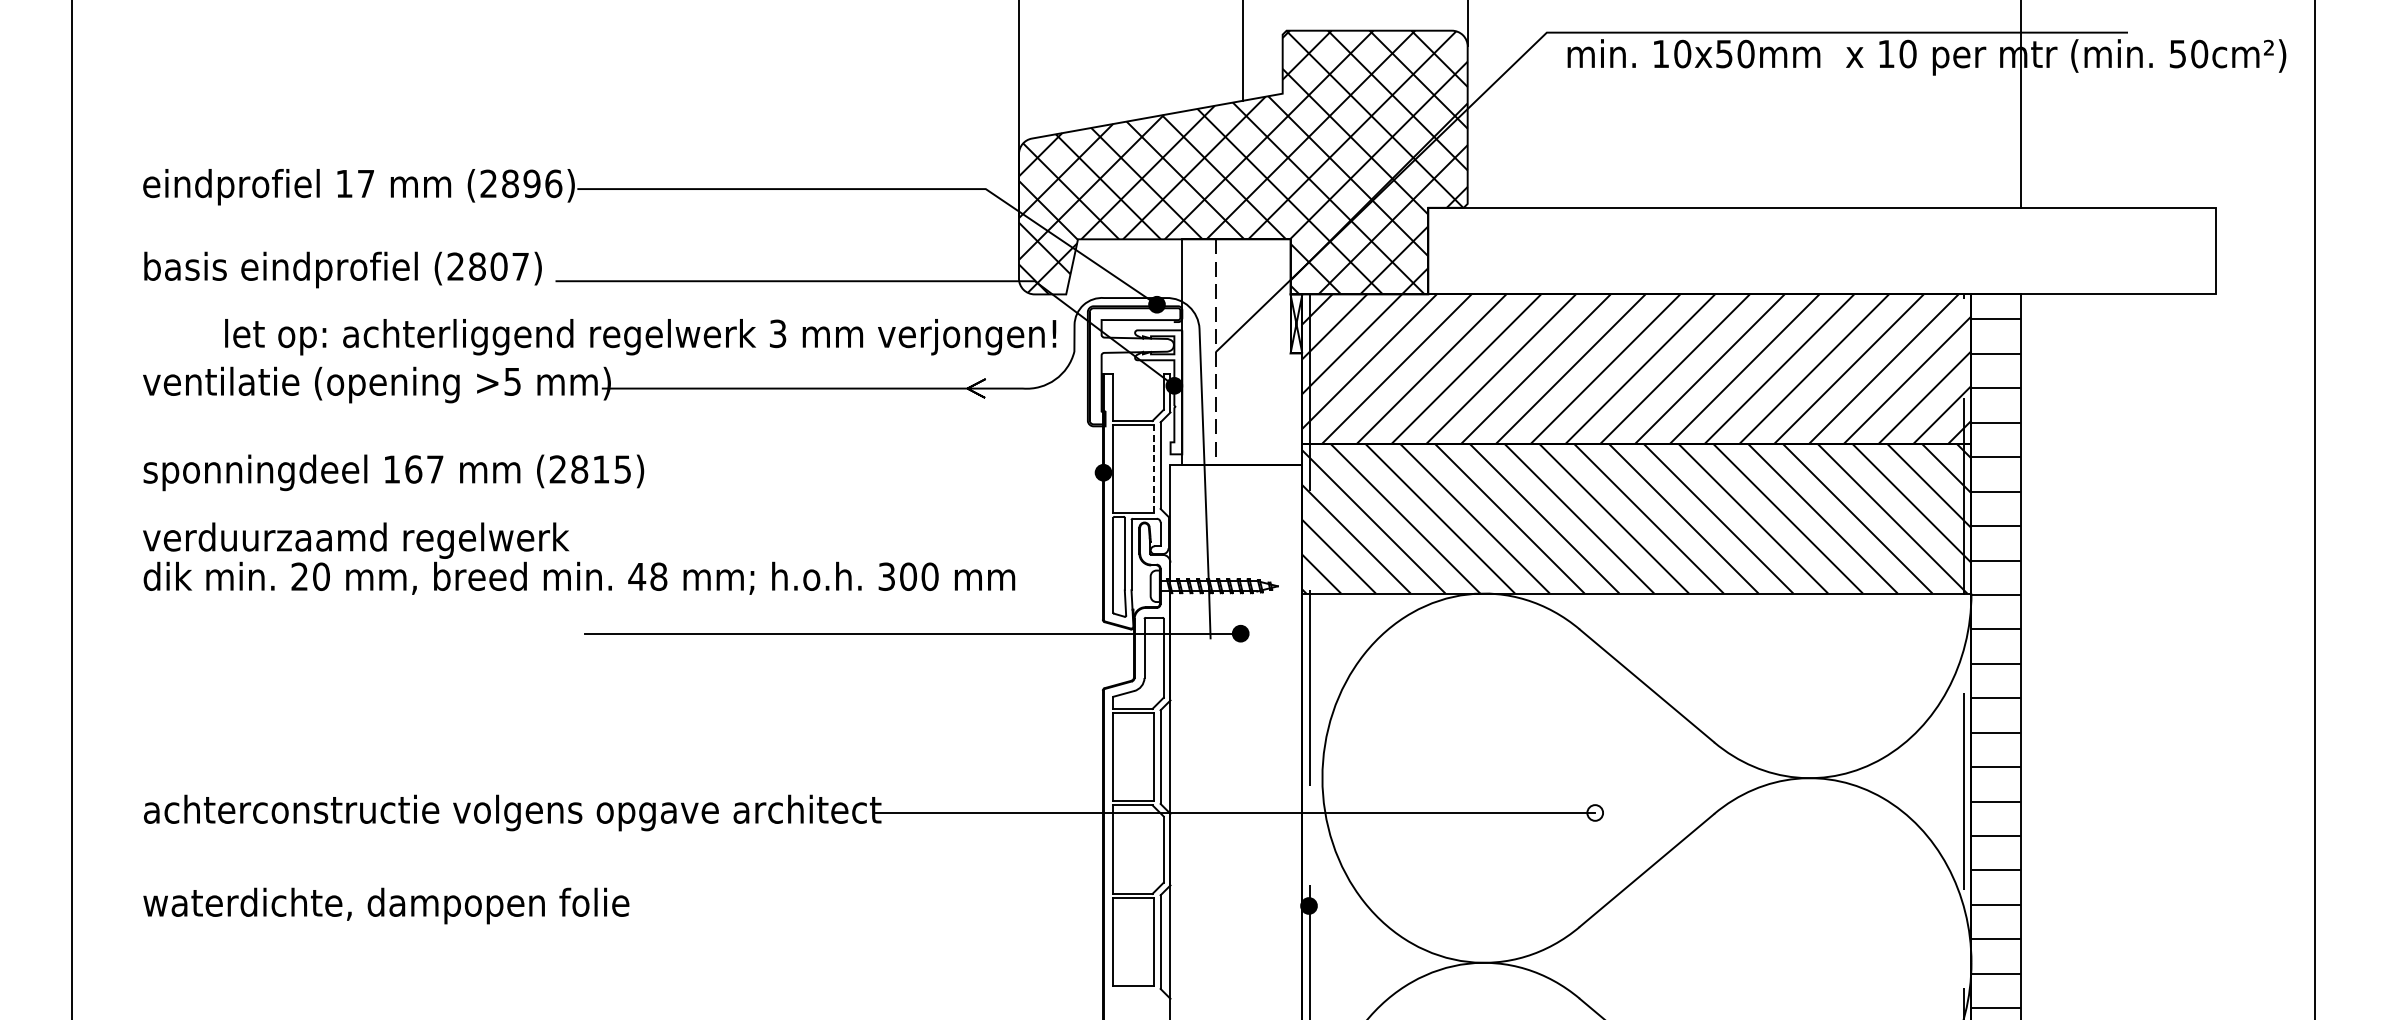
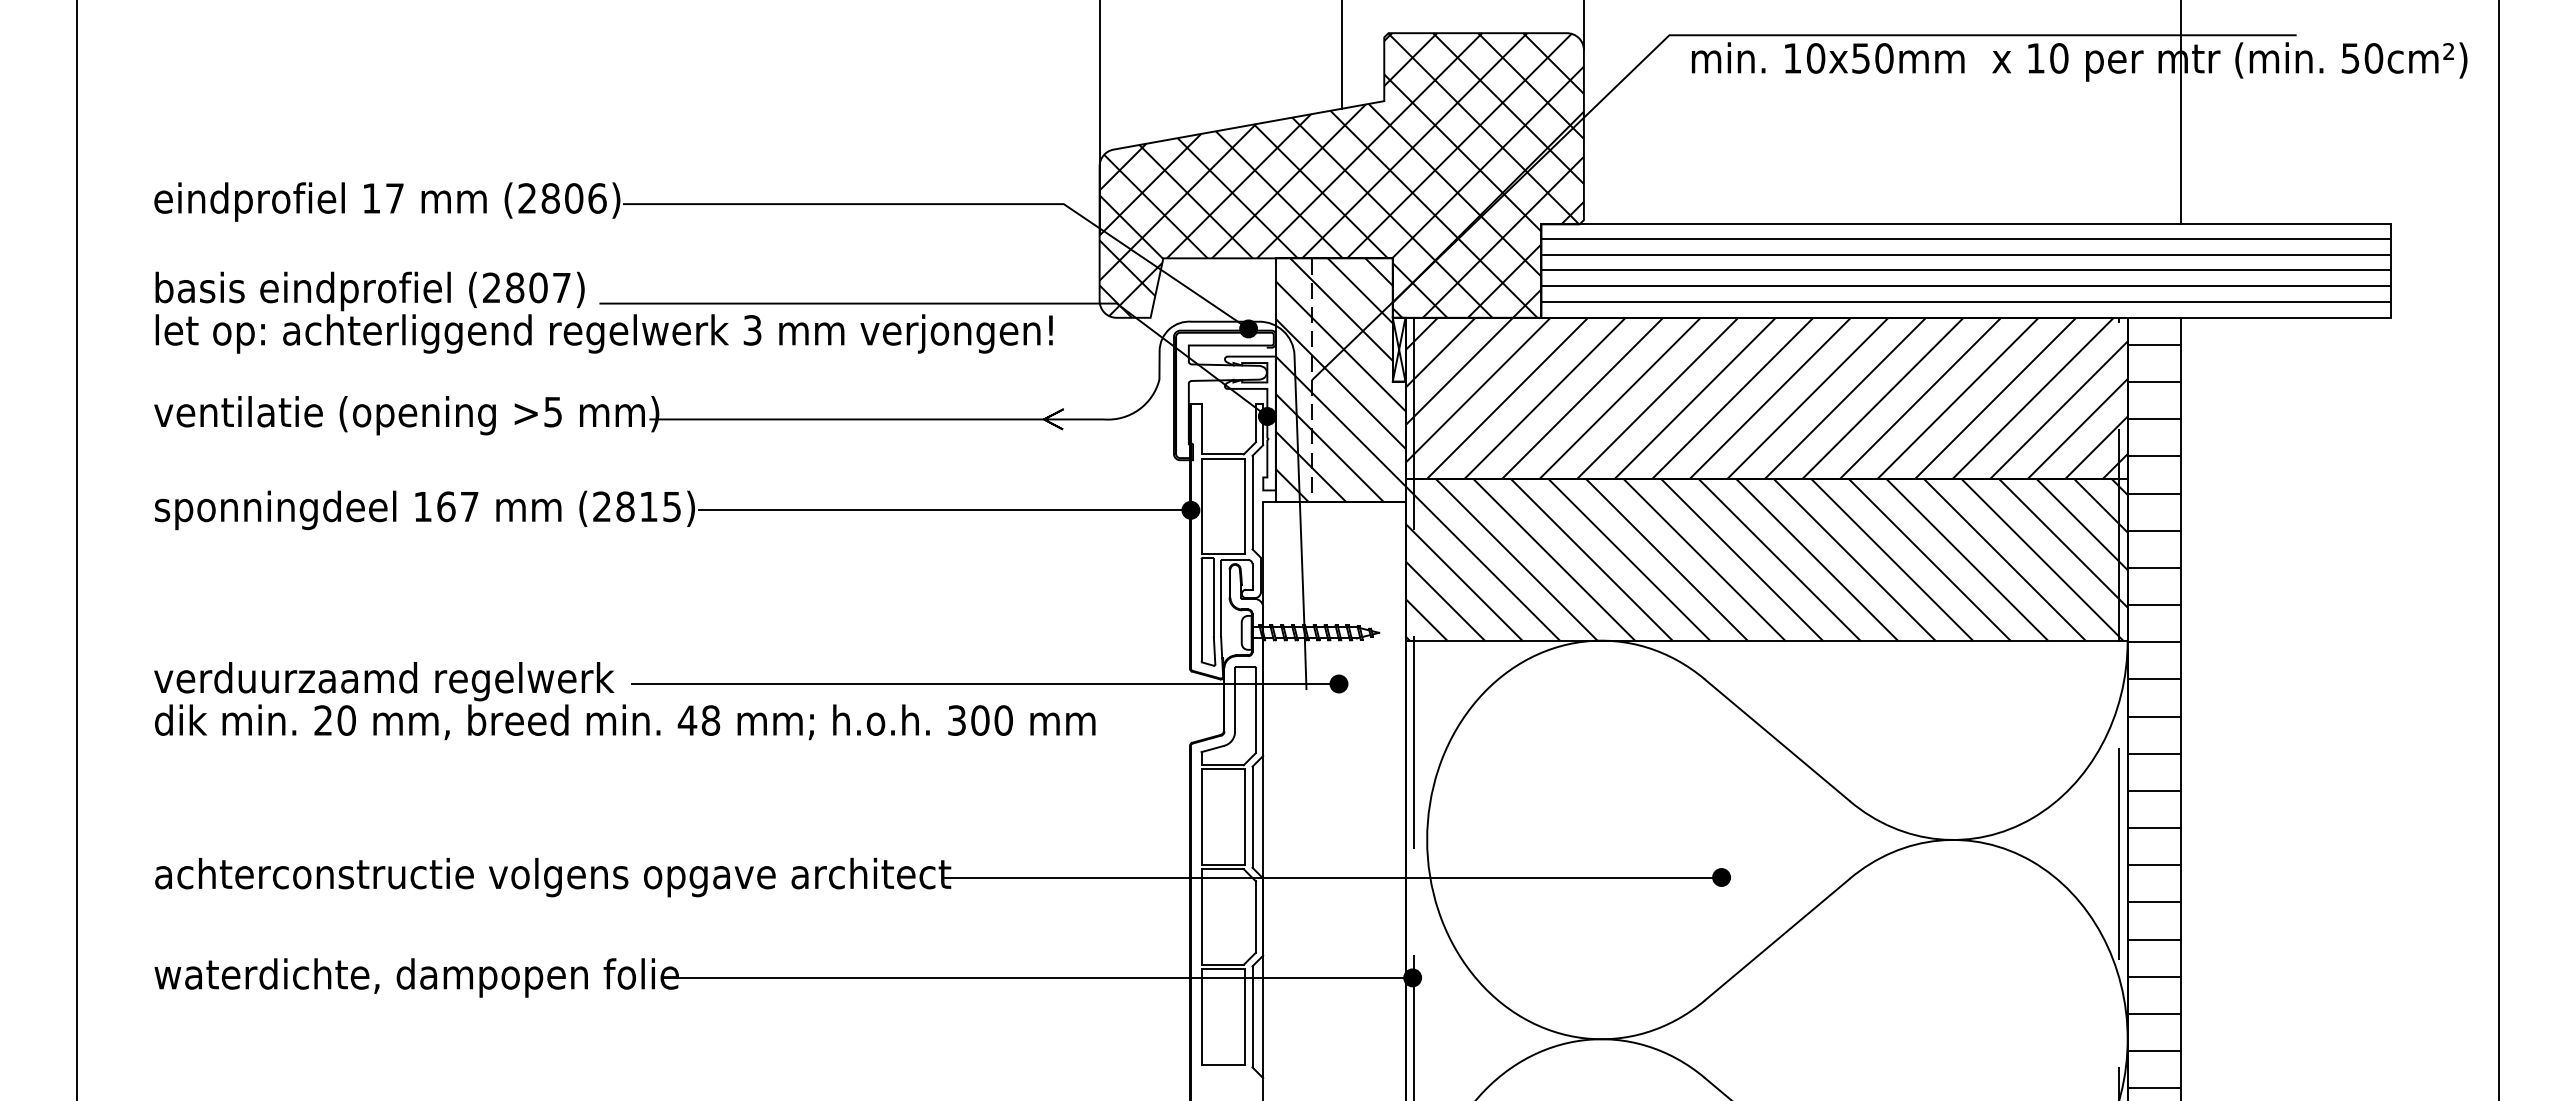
text: (531, 183) -> (573, 198), (2896) -> (2806)
hatch: (1822, 250) -> (1966, 270), added
text: (639, 336) -> (603, 333), moved
hatch: (1242, 352) -> (1340, 380), added
line: (1154, 469) -> (1245, 506), dashed -> solid
line: (875, 472) -> (944, 510), added
text: (578, 559) -> (624, 701), moved
fill: (1595, 812) -> (1721, 877), added
line: (966, 905) -> (1043, 977), added

